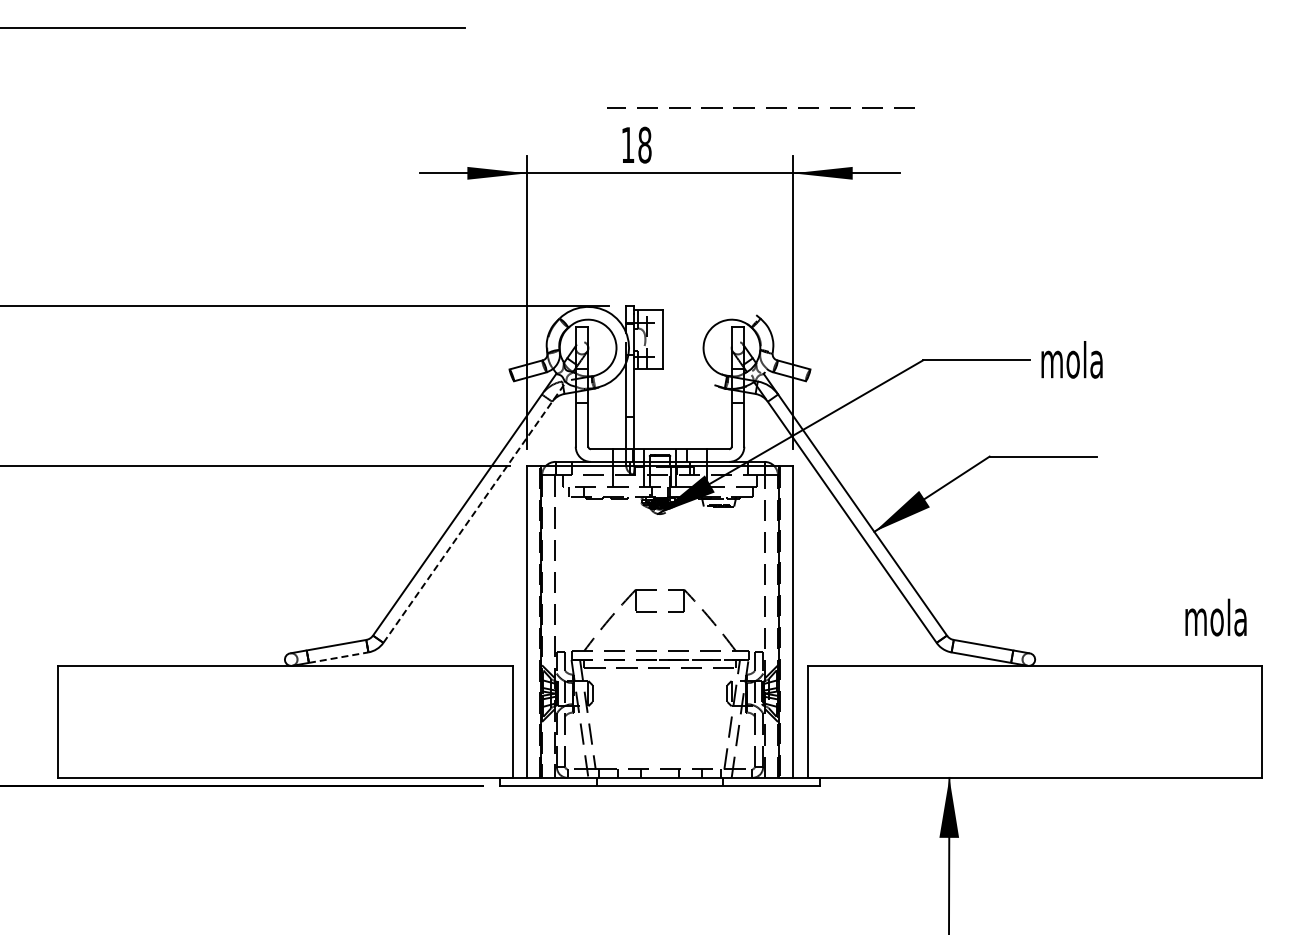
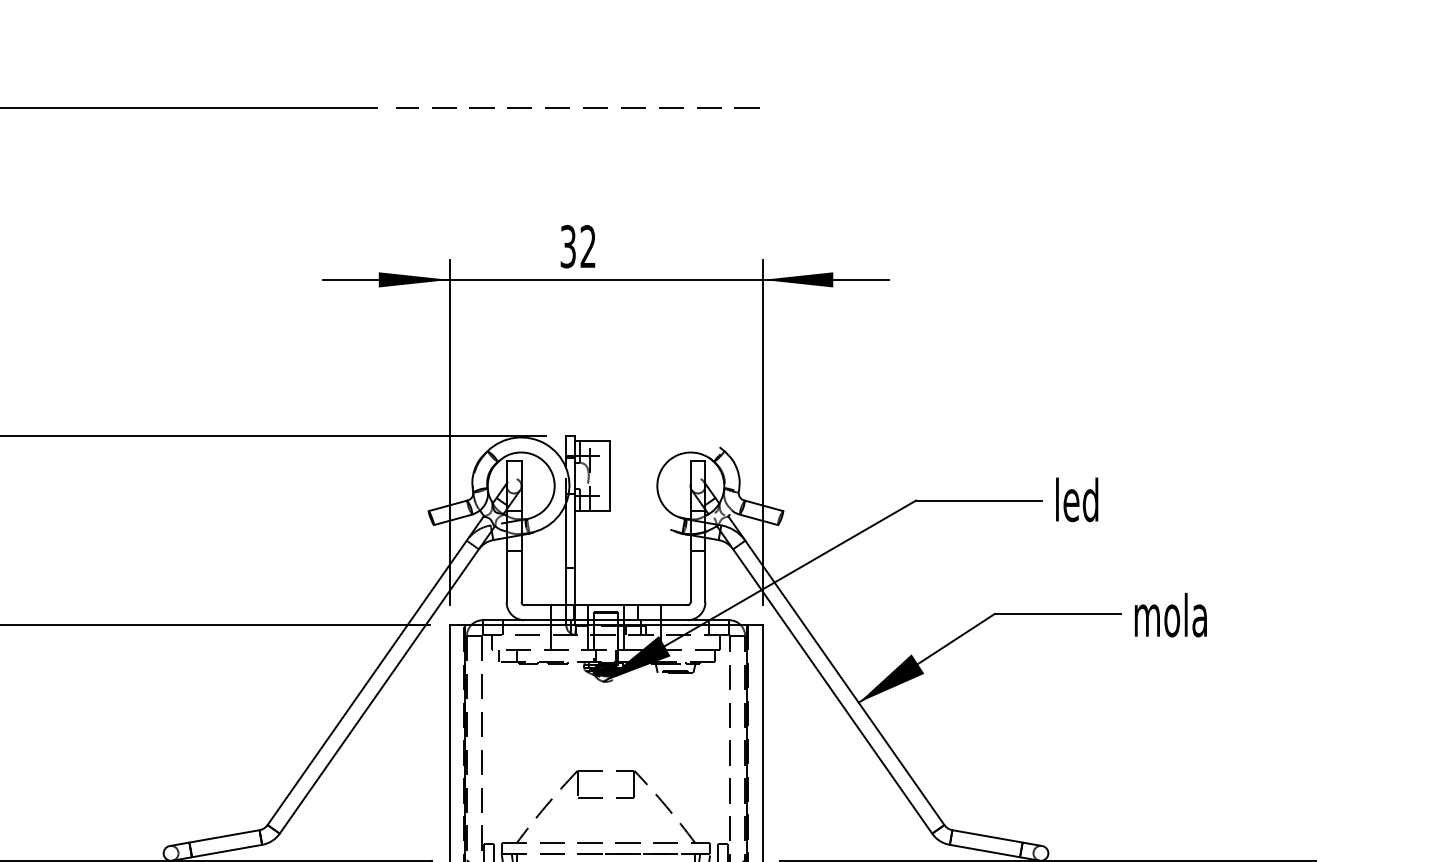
line: (765, 107) -> (582, 107), moved
text: (636, 144) -> (578, 245), 18 -> 32
text: (1071, 359) -> (1091, 499), mola -> led
line: (474, 512) -> (387, 679), dashed -> solid
text: (1215, 617) -> (1170, 615), moved
line: (339, 657) -> (228, 850), dashed -> solid

